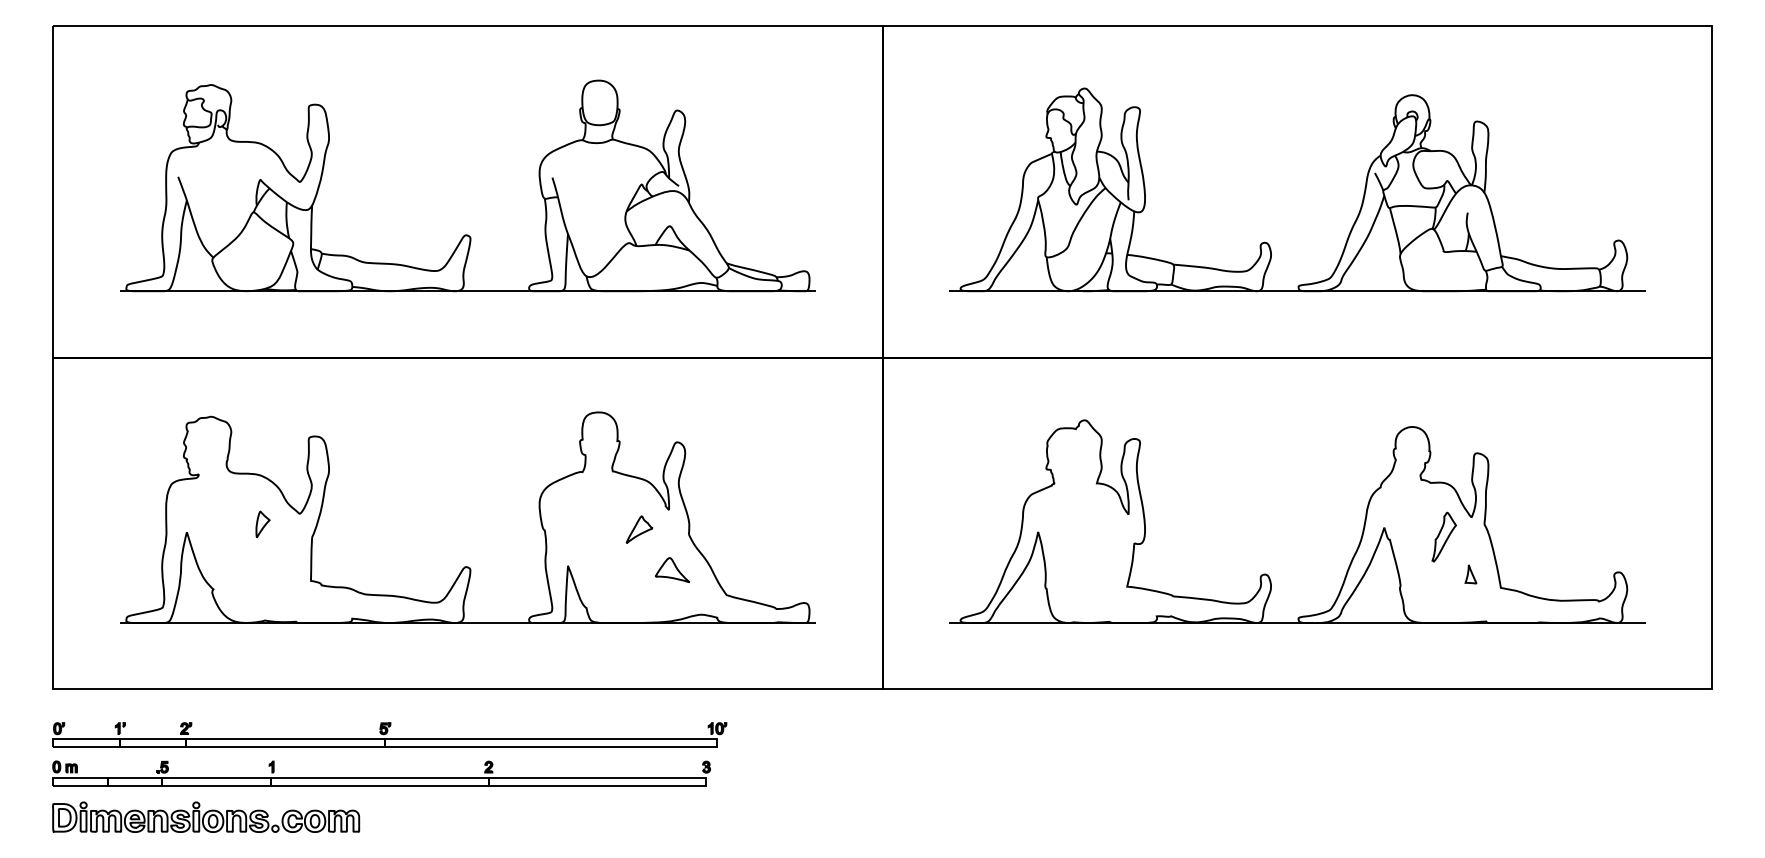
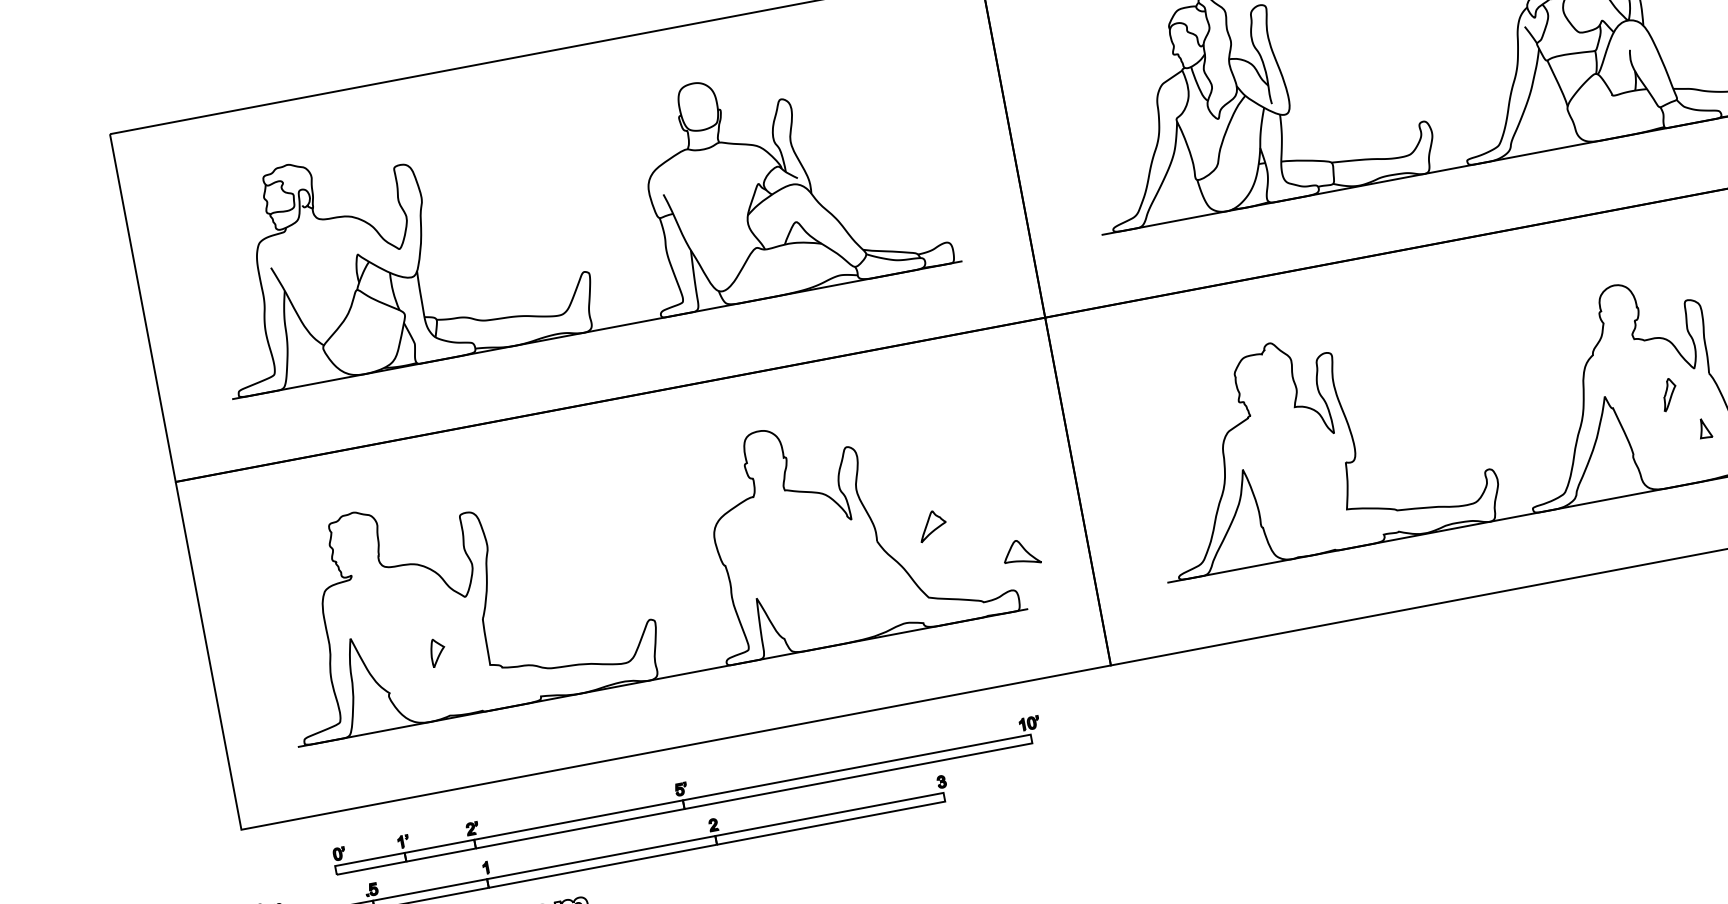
part: (262, 523) -> (437, 651), moved
part: (639, 529) -> (932, 525), moved
part: (1443, 536) -> (1668, 394), size x0.6
part: (672, 570) -> (1021, 553), moved
part: (389, 734) -> (686, 794), moved

